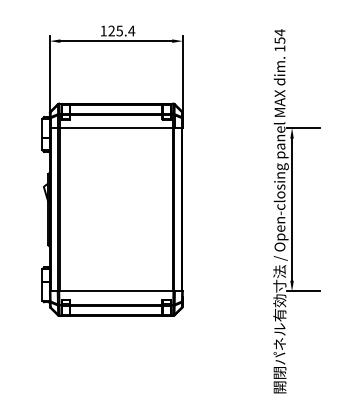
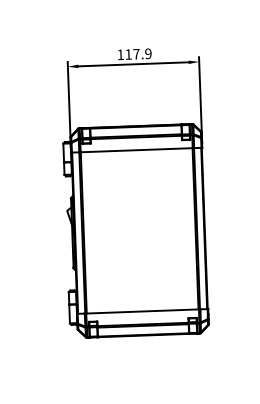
text: (121, 30) -> (138, 53), 125.4 -> 117.9

